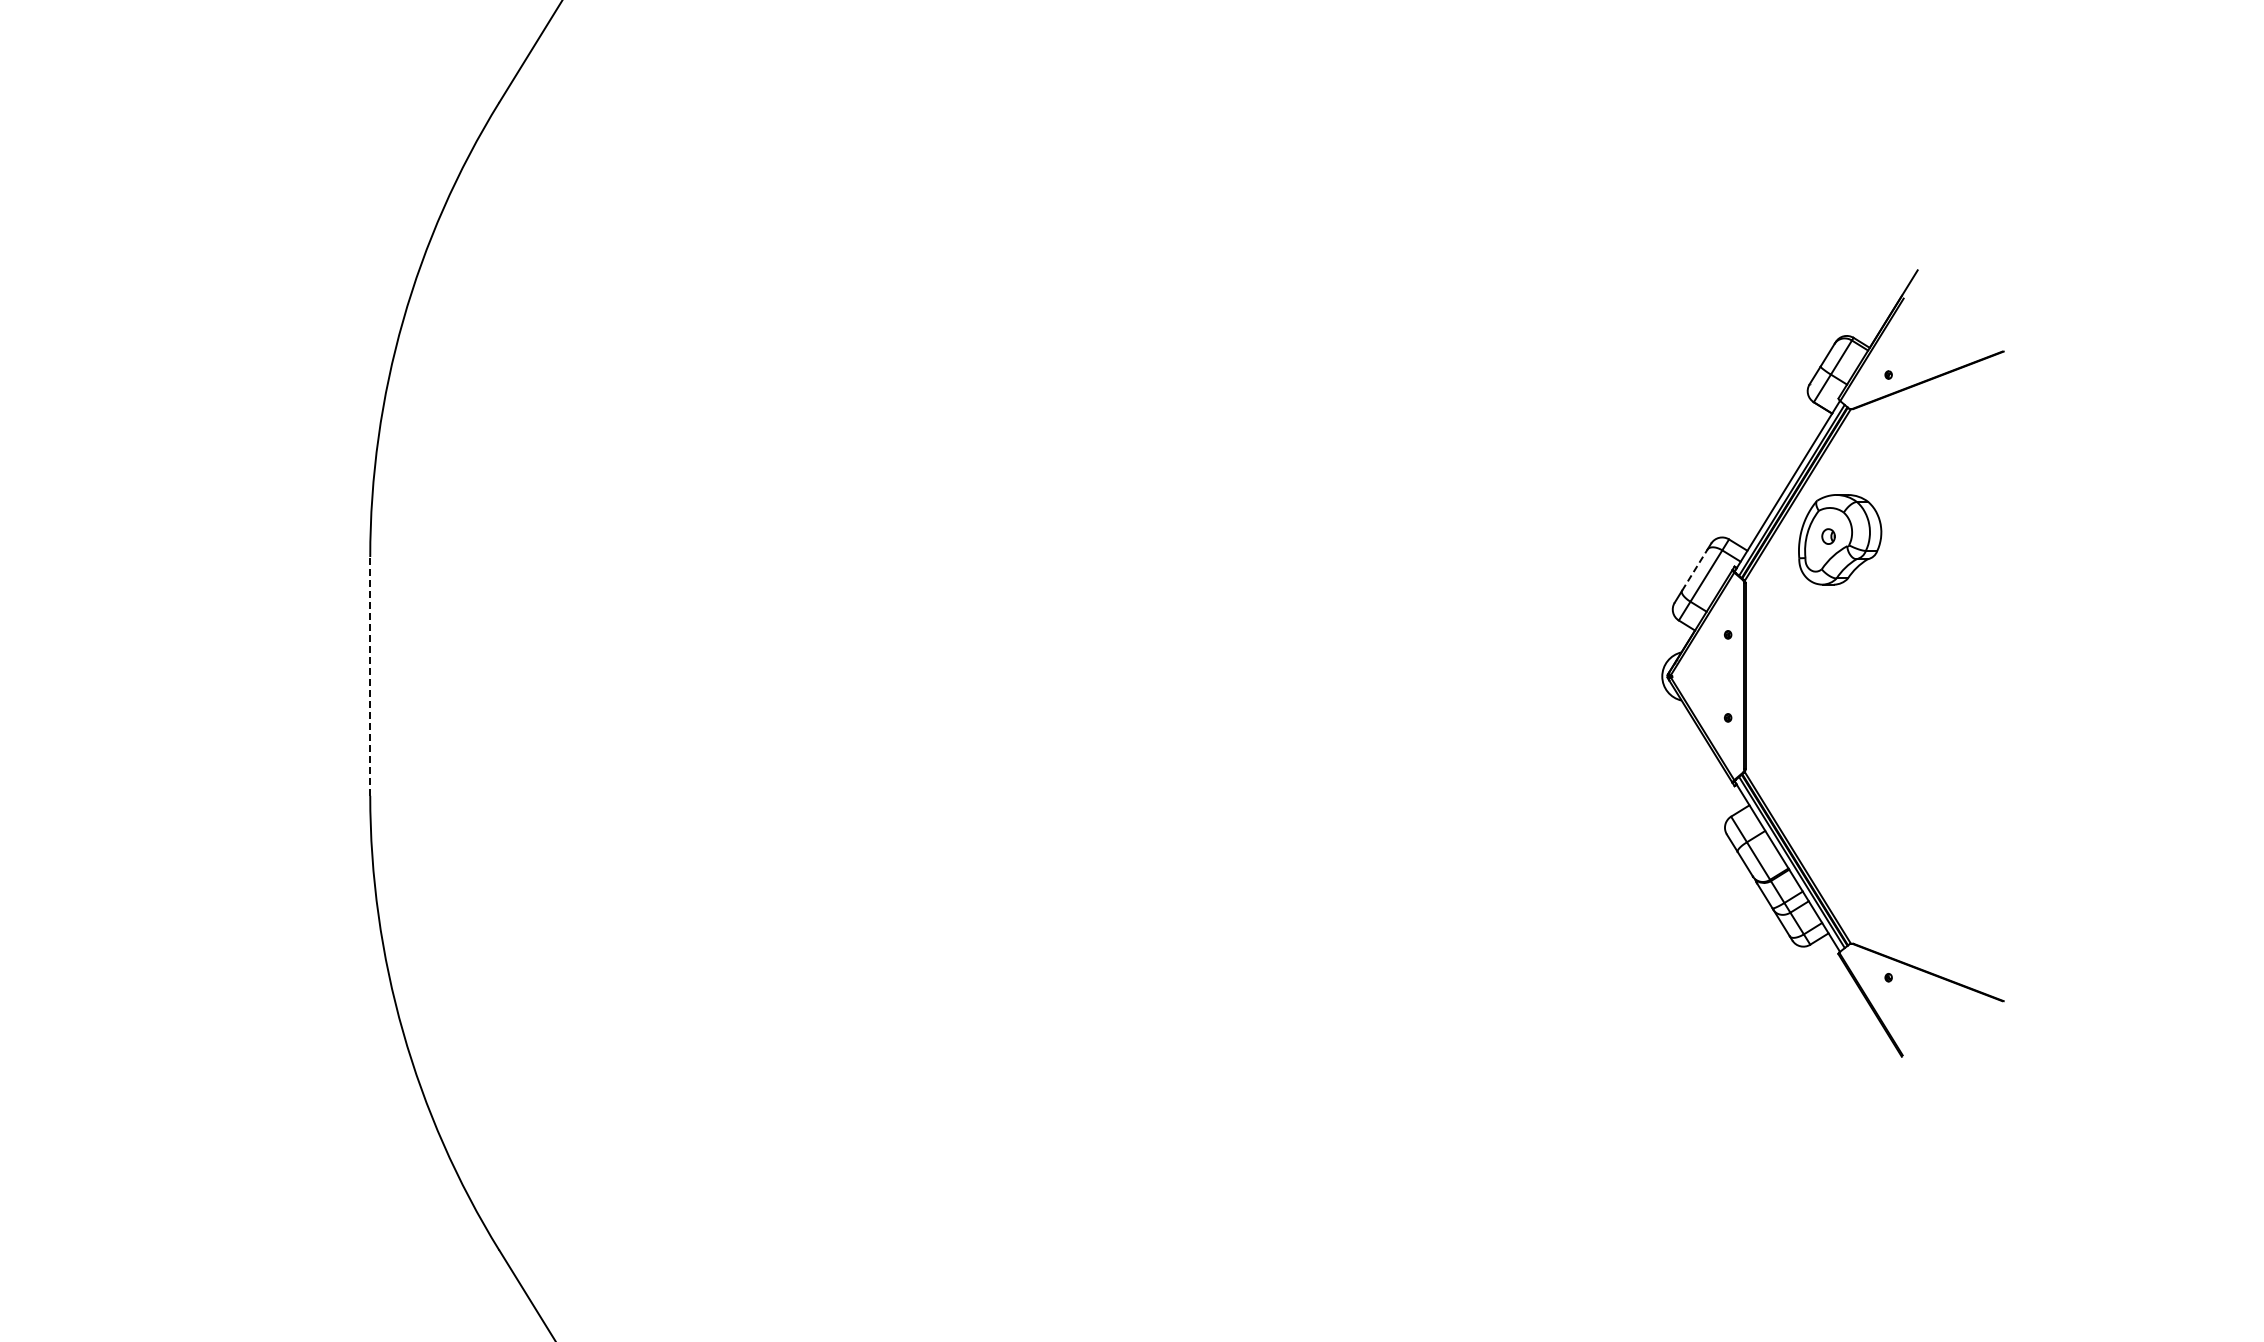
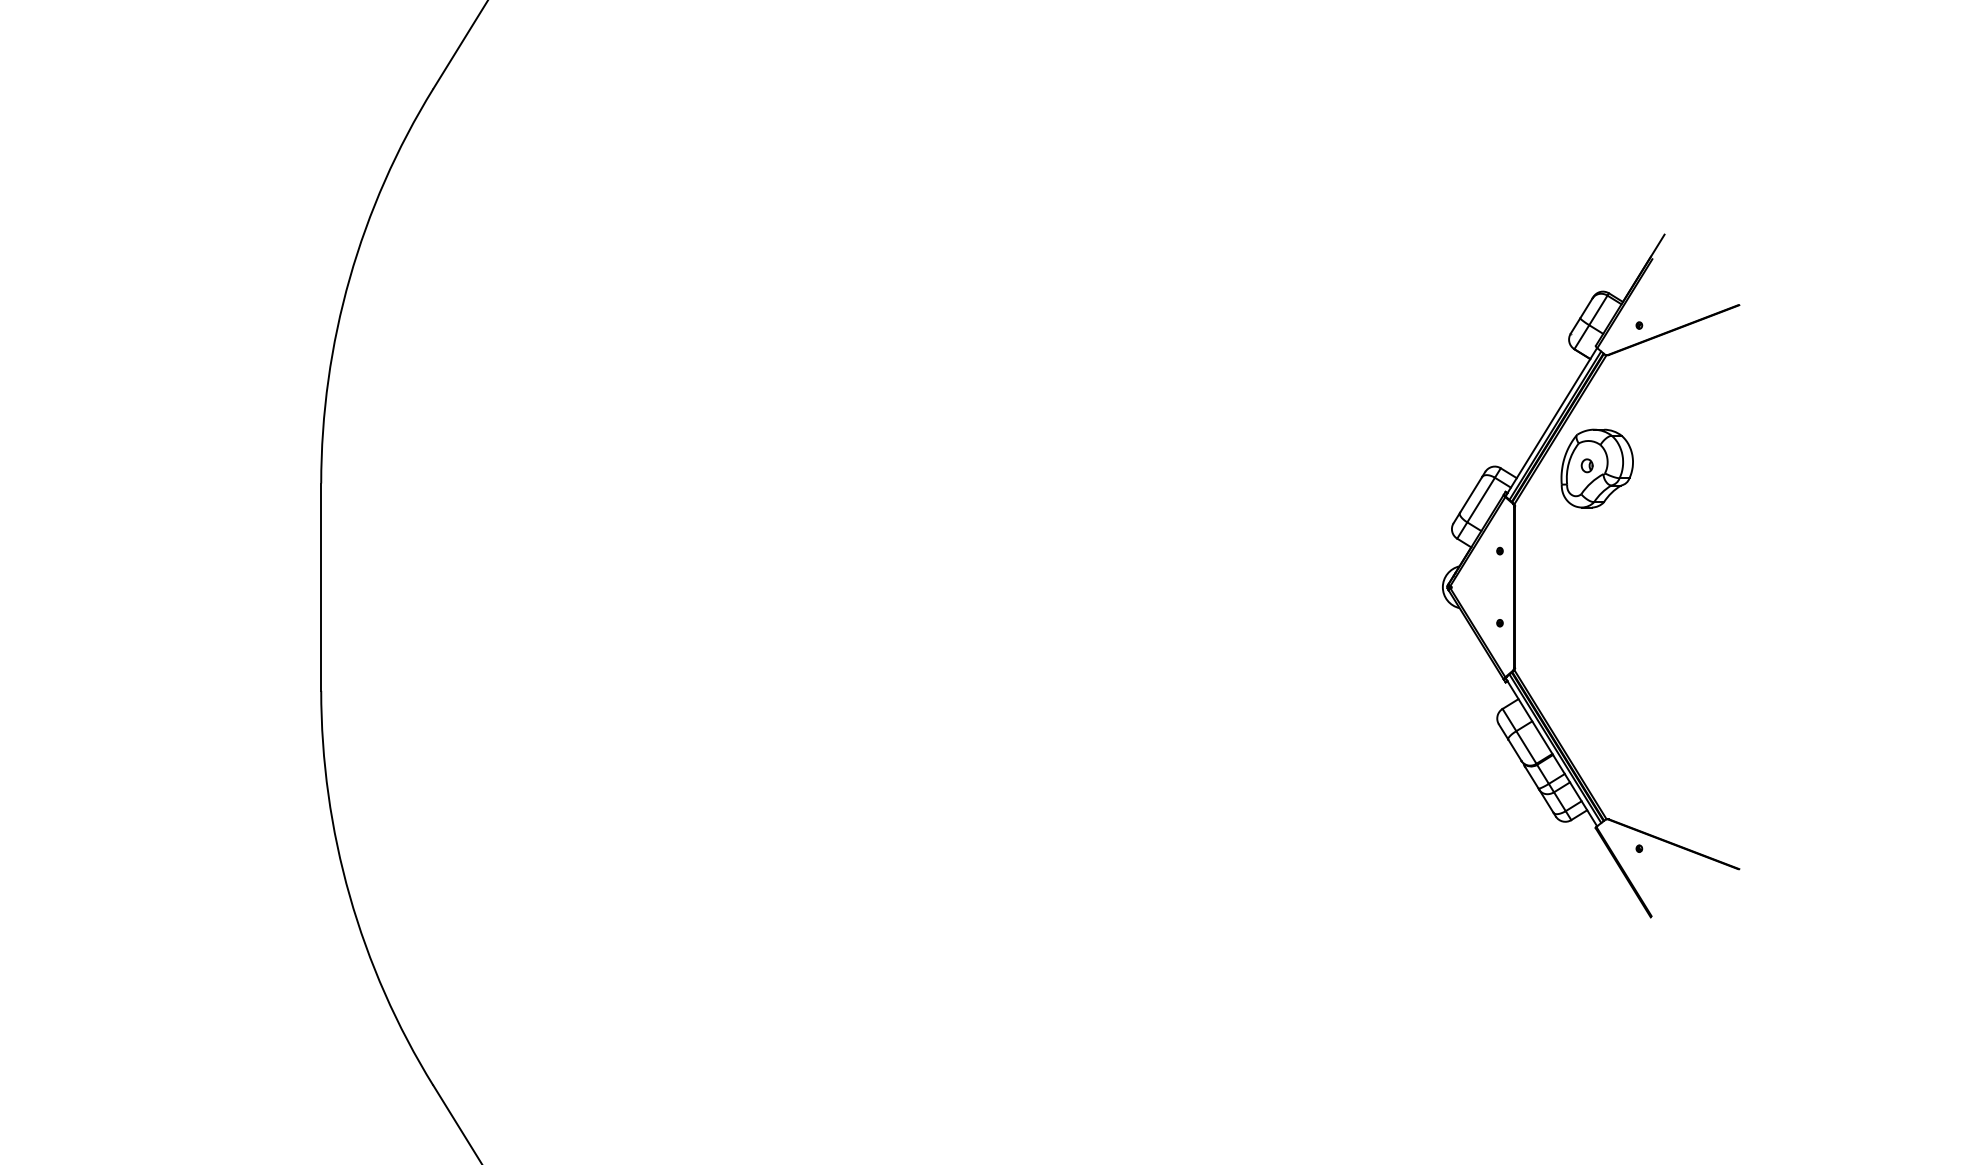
line: (1695, 569) -> (1471, 494), dashed -> solid
line: (370, 675) -> (321, 586), dashed -> solid

